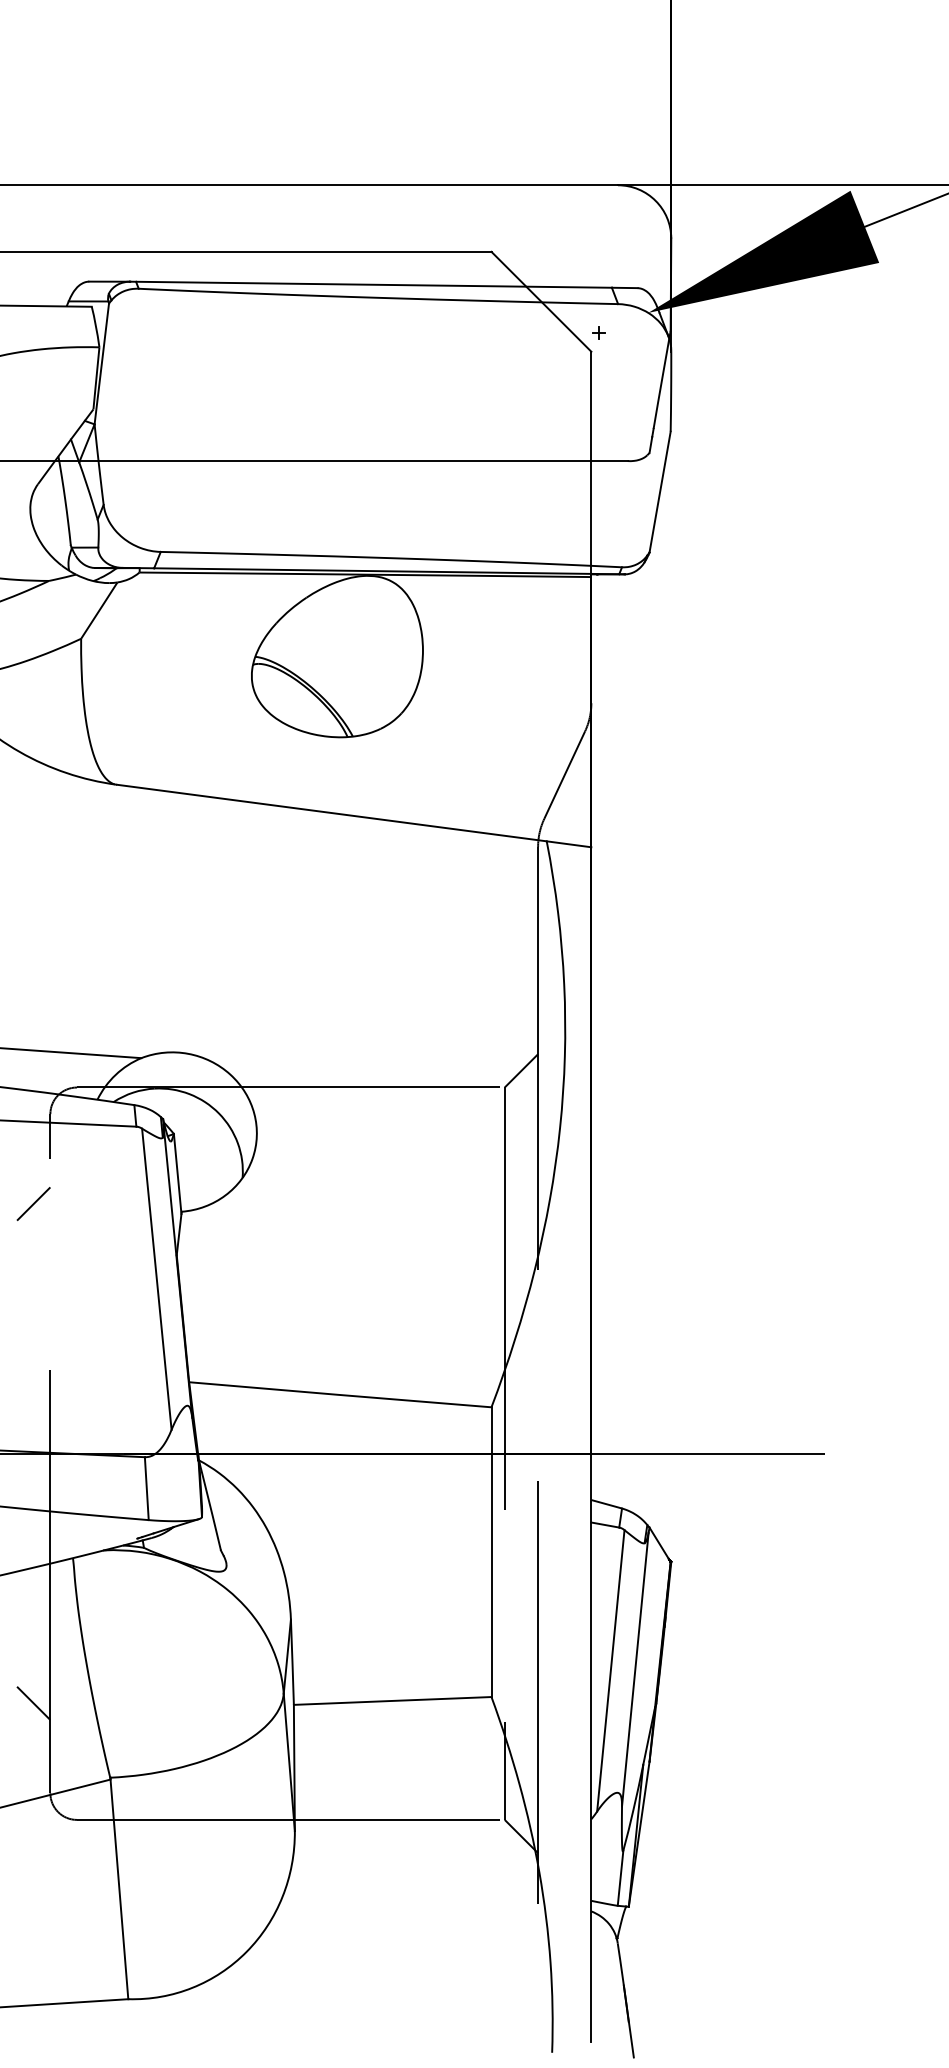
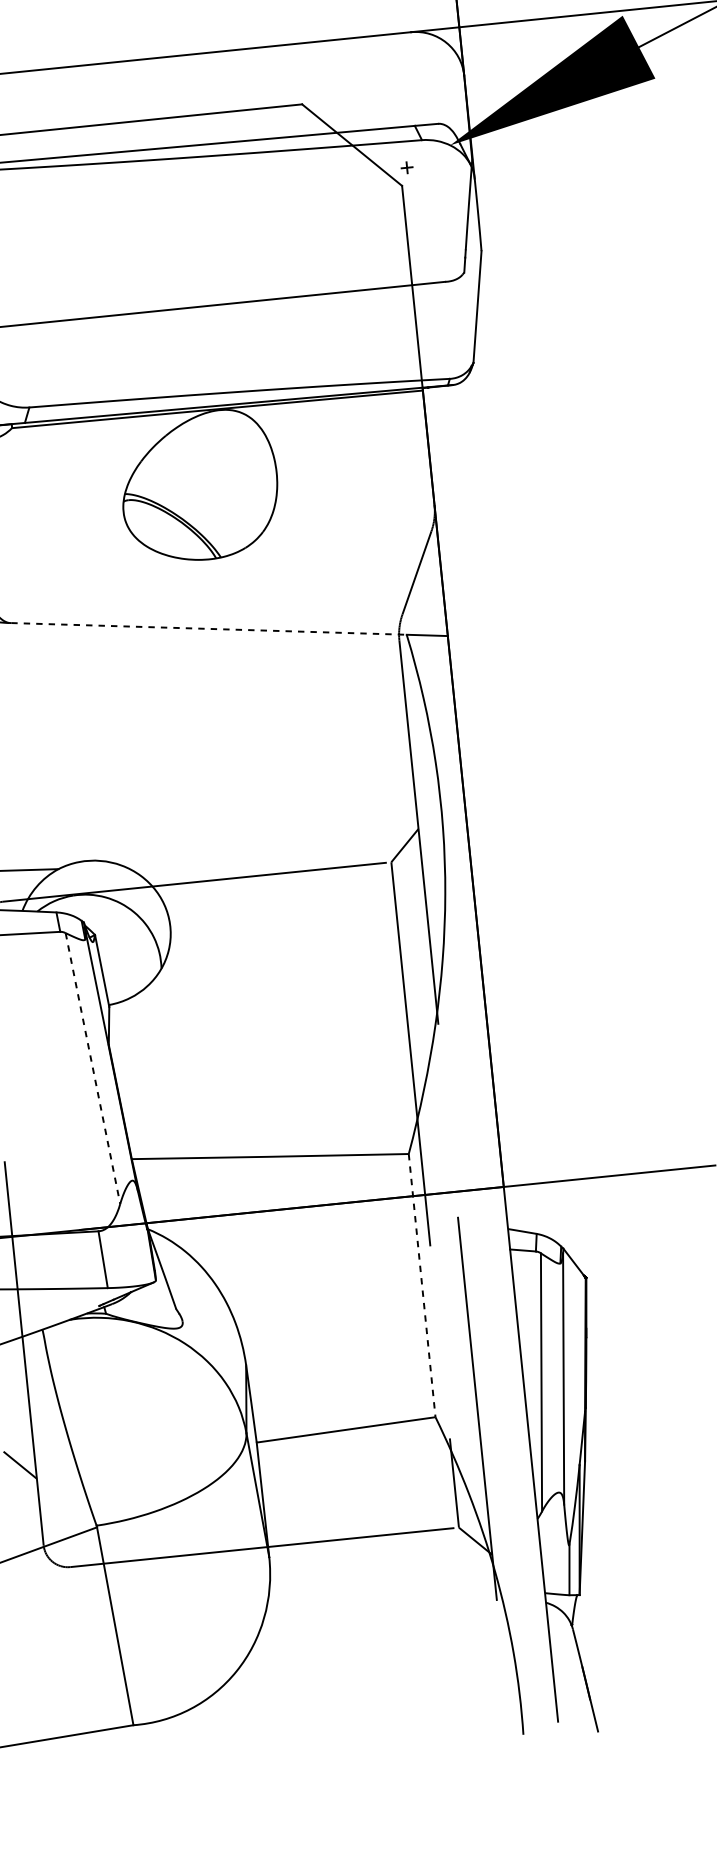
line: (331, 813) -> (208, 629), solid -> dashed
line: (156, 1279) -> (92, 1068), solid -> dashed
line: (491, 1552) -> (422, 1285), solid -> dashed

